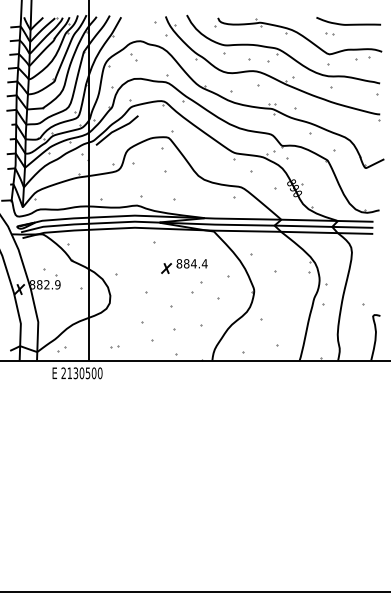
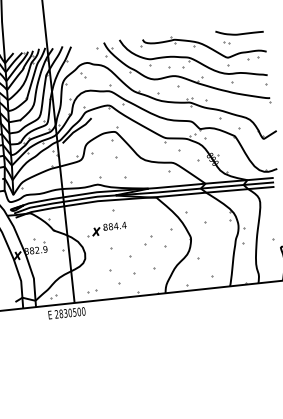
part: (184, 266) -> (109, 228), moved
part: (114, 346) -> (92, 290), size x1.6
text: (69, 373) -> (61, 314), 2130500 -> 2830500

